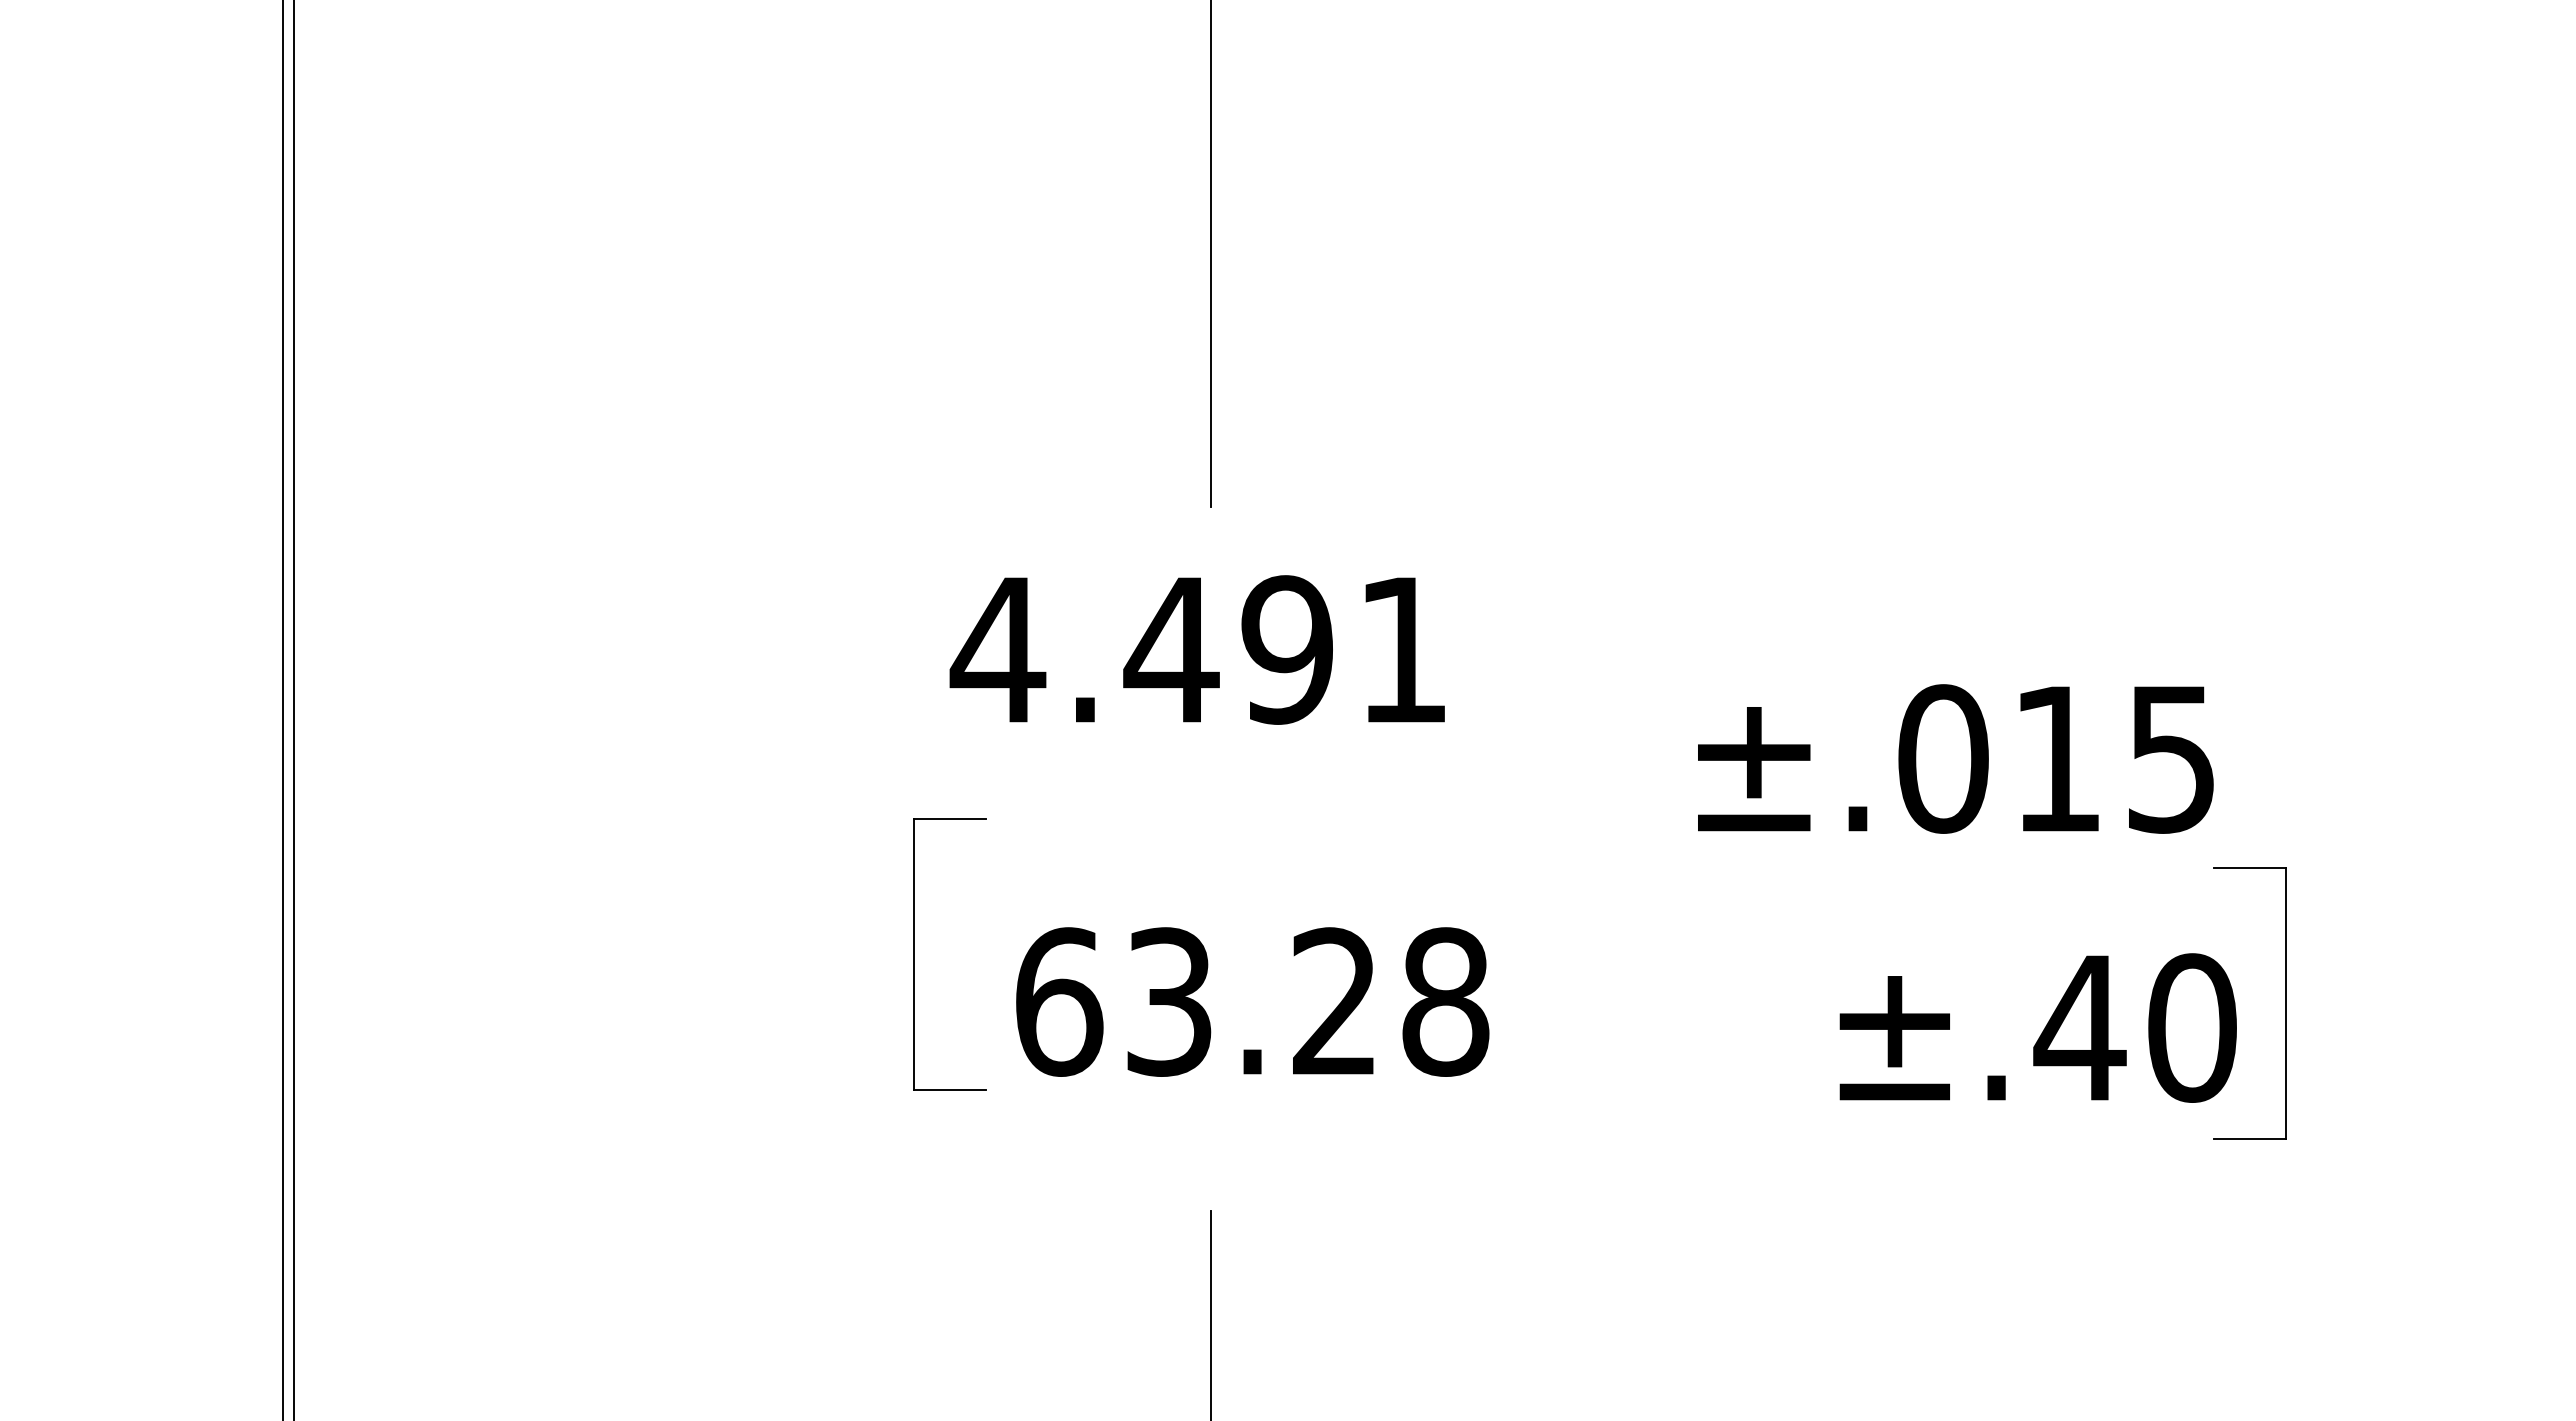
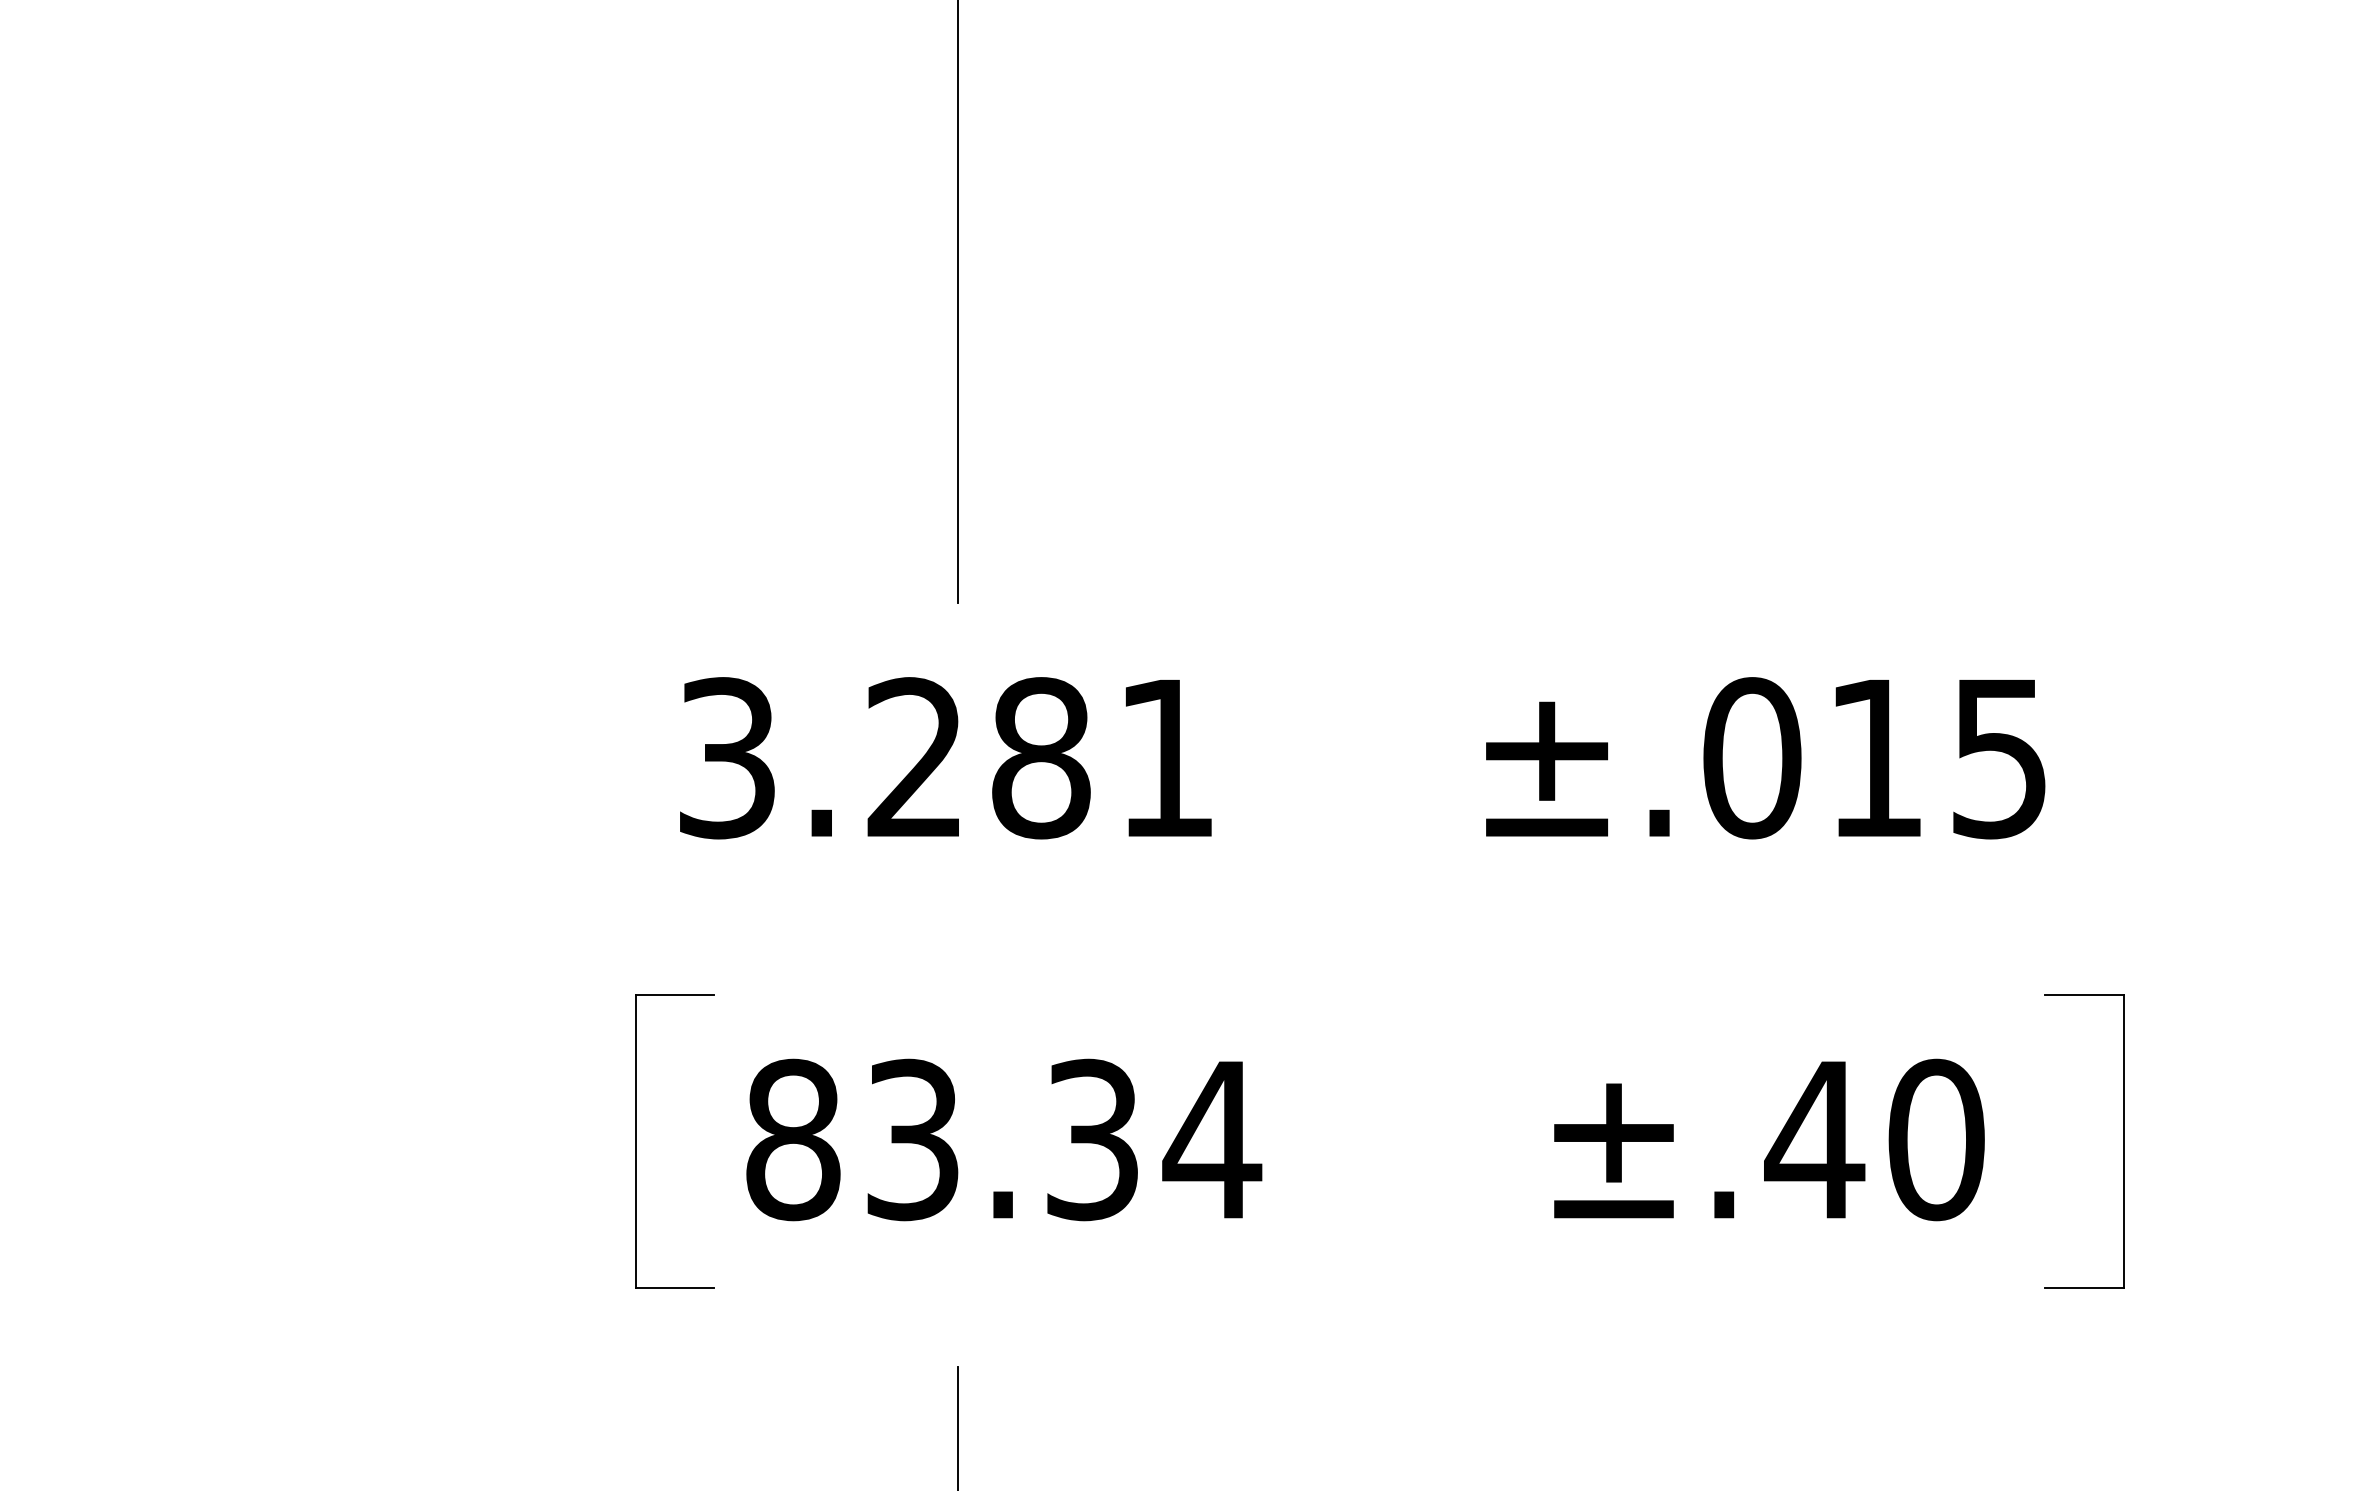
text: (1141, 649) -> (882, 757), 4.491 -> 3.281
text: (1955, 758) -> (1765, 757), moved
part: (914, 954) -> (636, 1141), moved
text: (1253, 1001) -> (1004, 1139), 63.28 -> 83.34
text: (2037, 1027) -> (1768, 1139), moved

